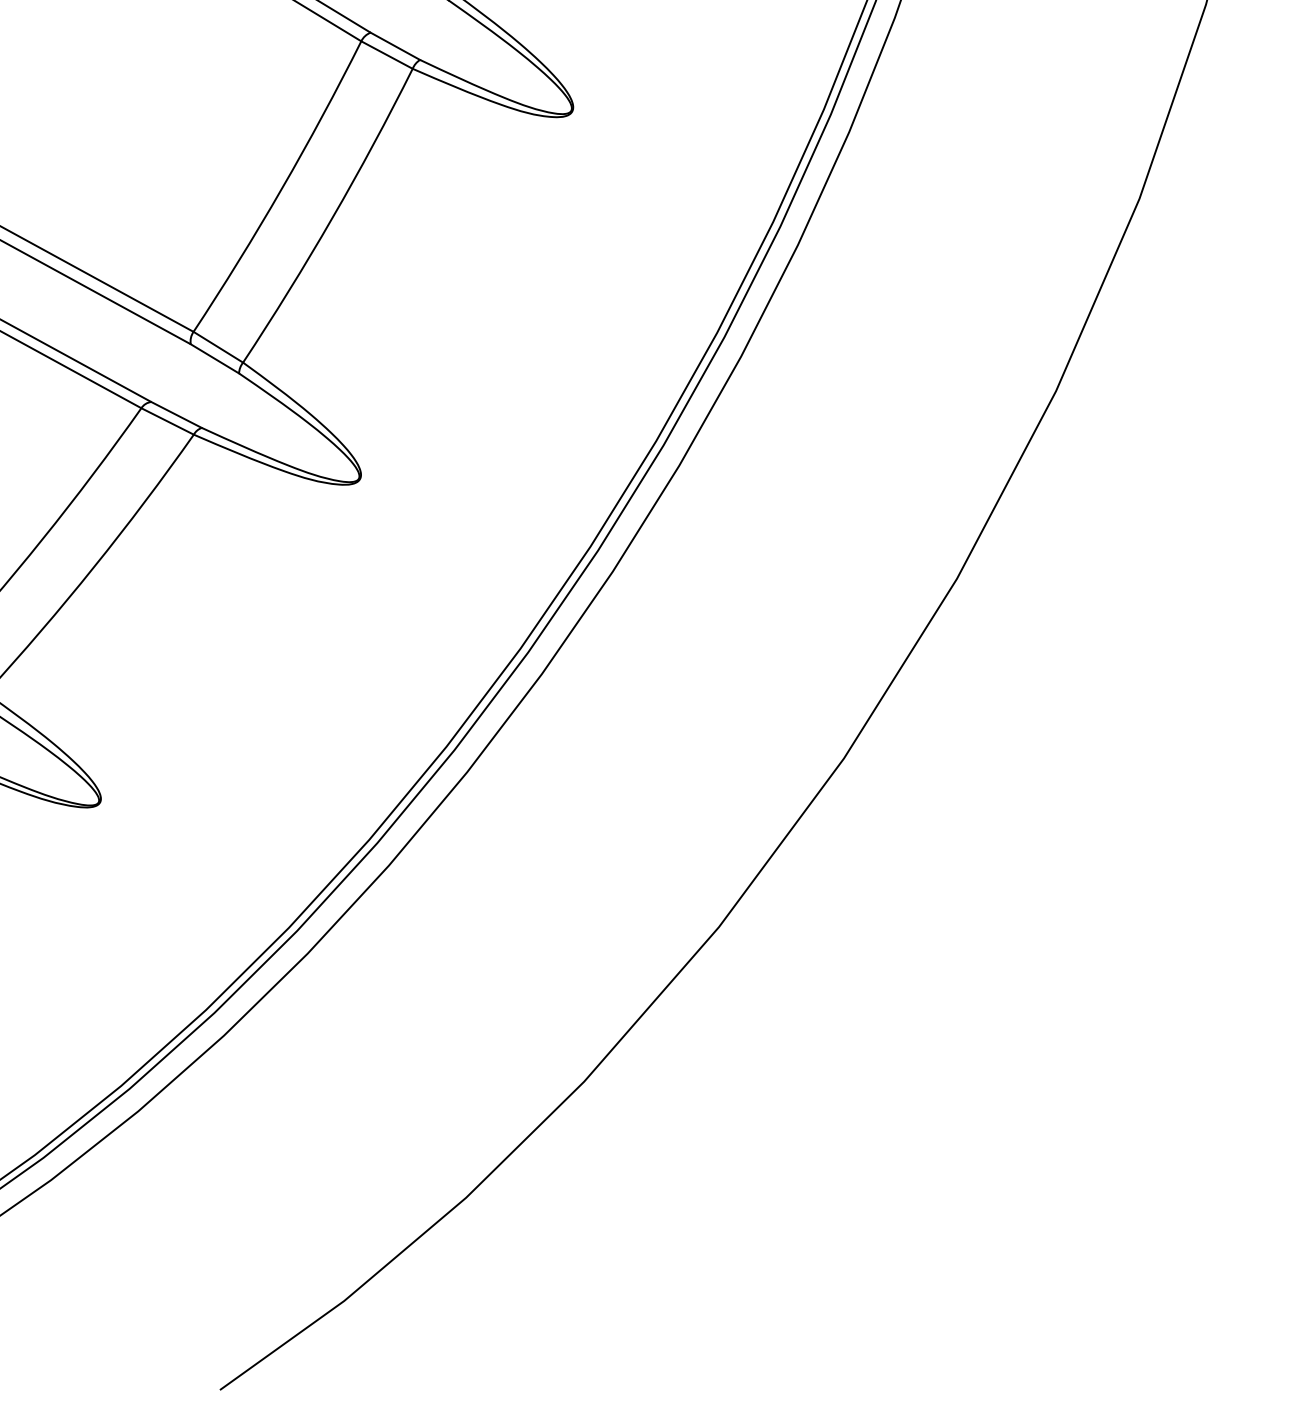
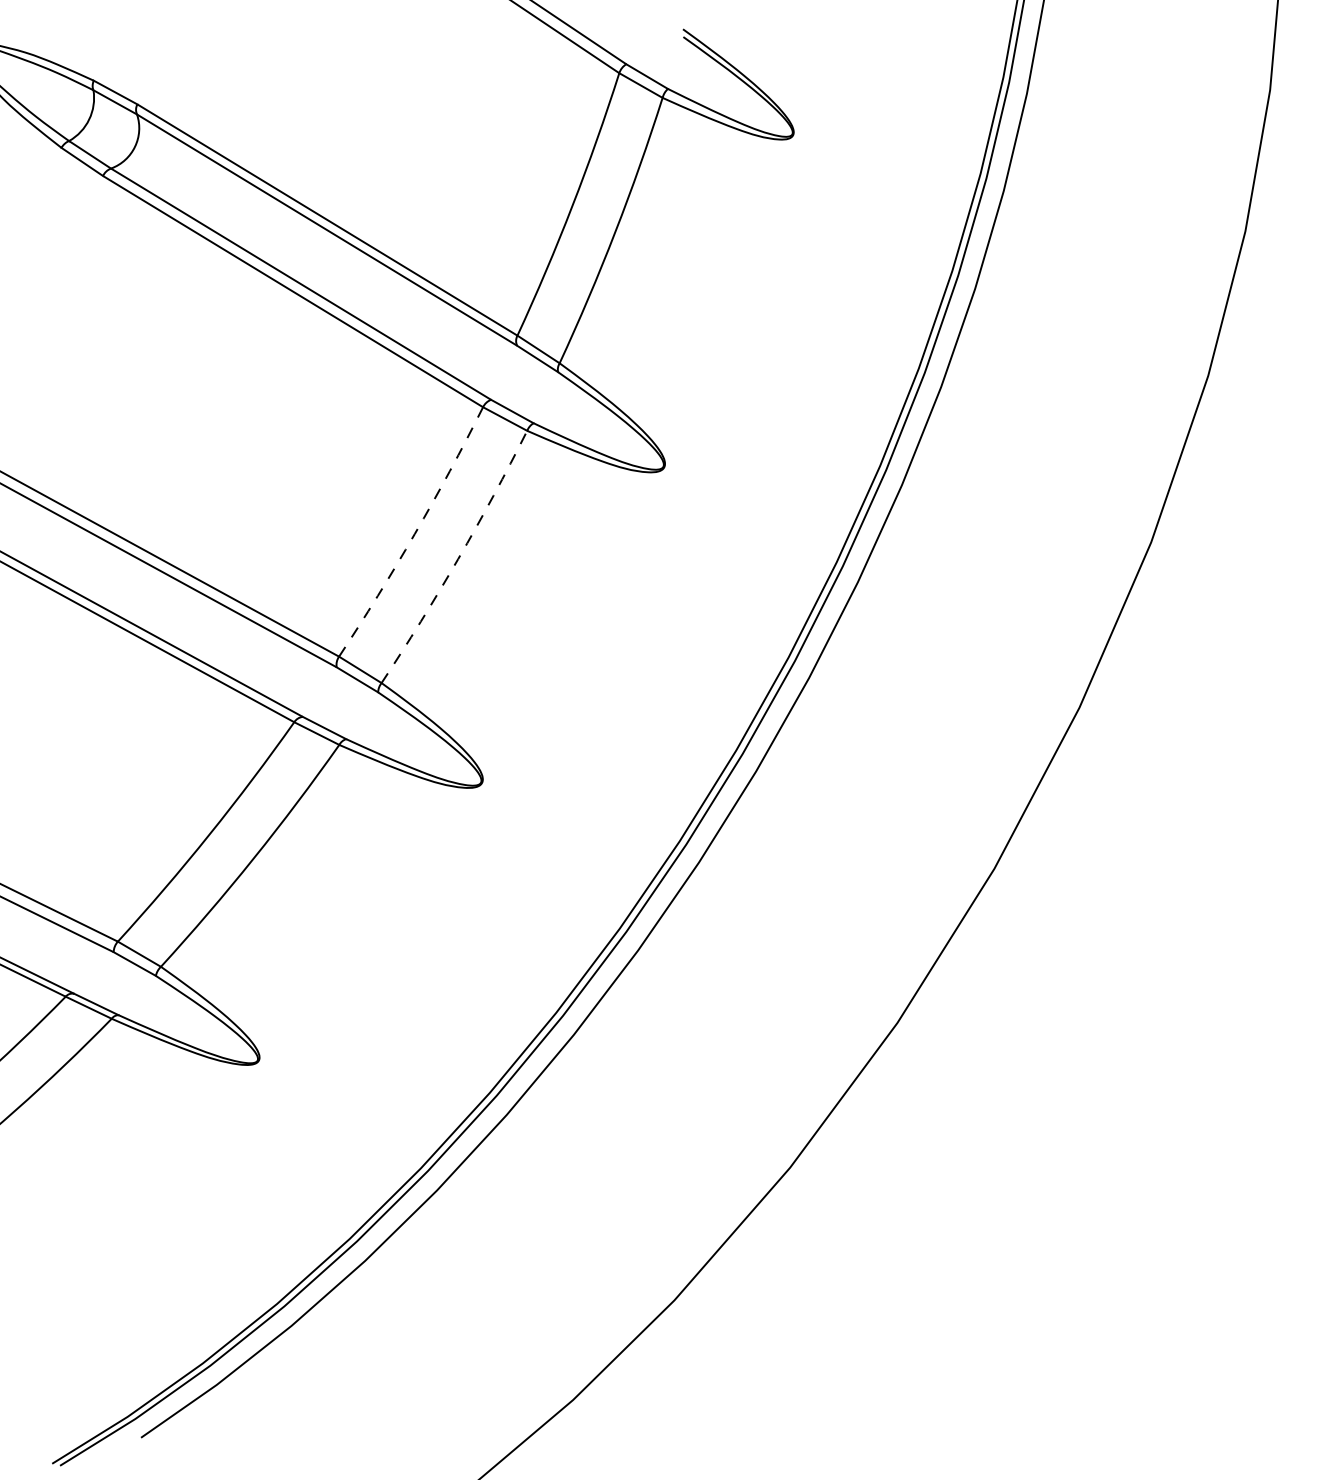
arc: (281, 189) -> (414, 534), solid -> dashed
arc: (332, 218) -> (458, 559), solid -> dashed

